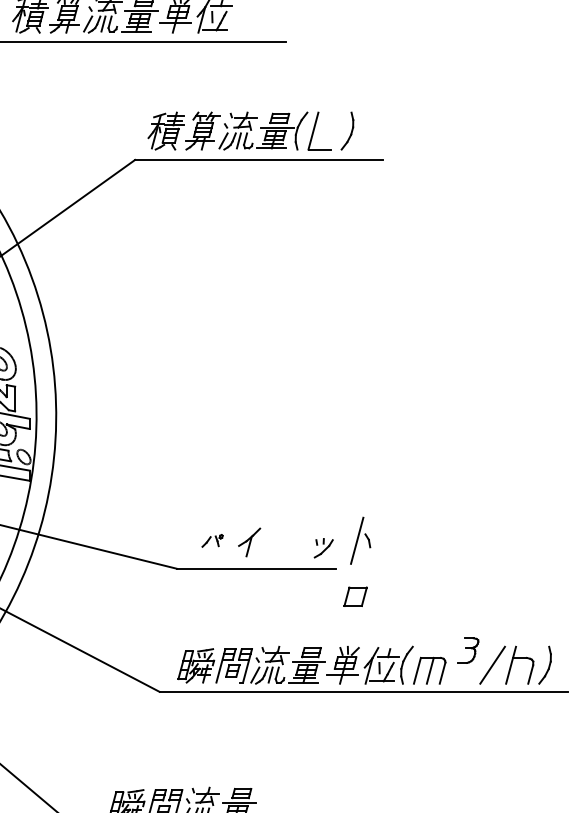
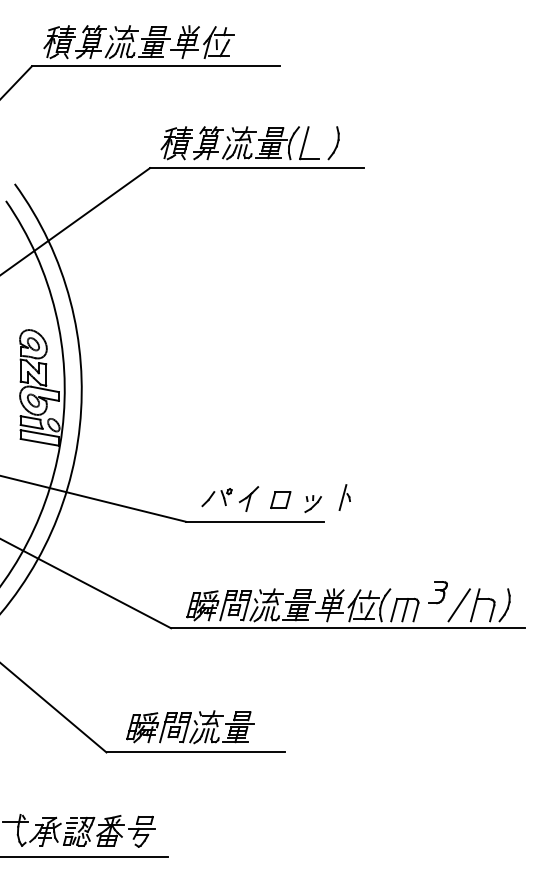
part: (211, 540) -> (216, 497), size x1.67
part: (359, 540) -> (344, 497), size x0.62
part: (355, 596) -> (280, 499), moved

